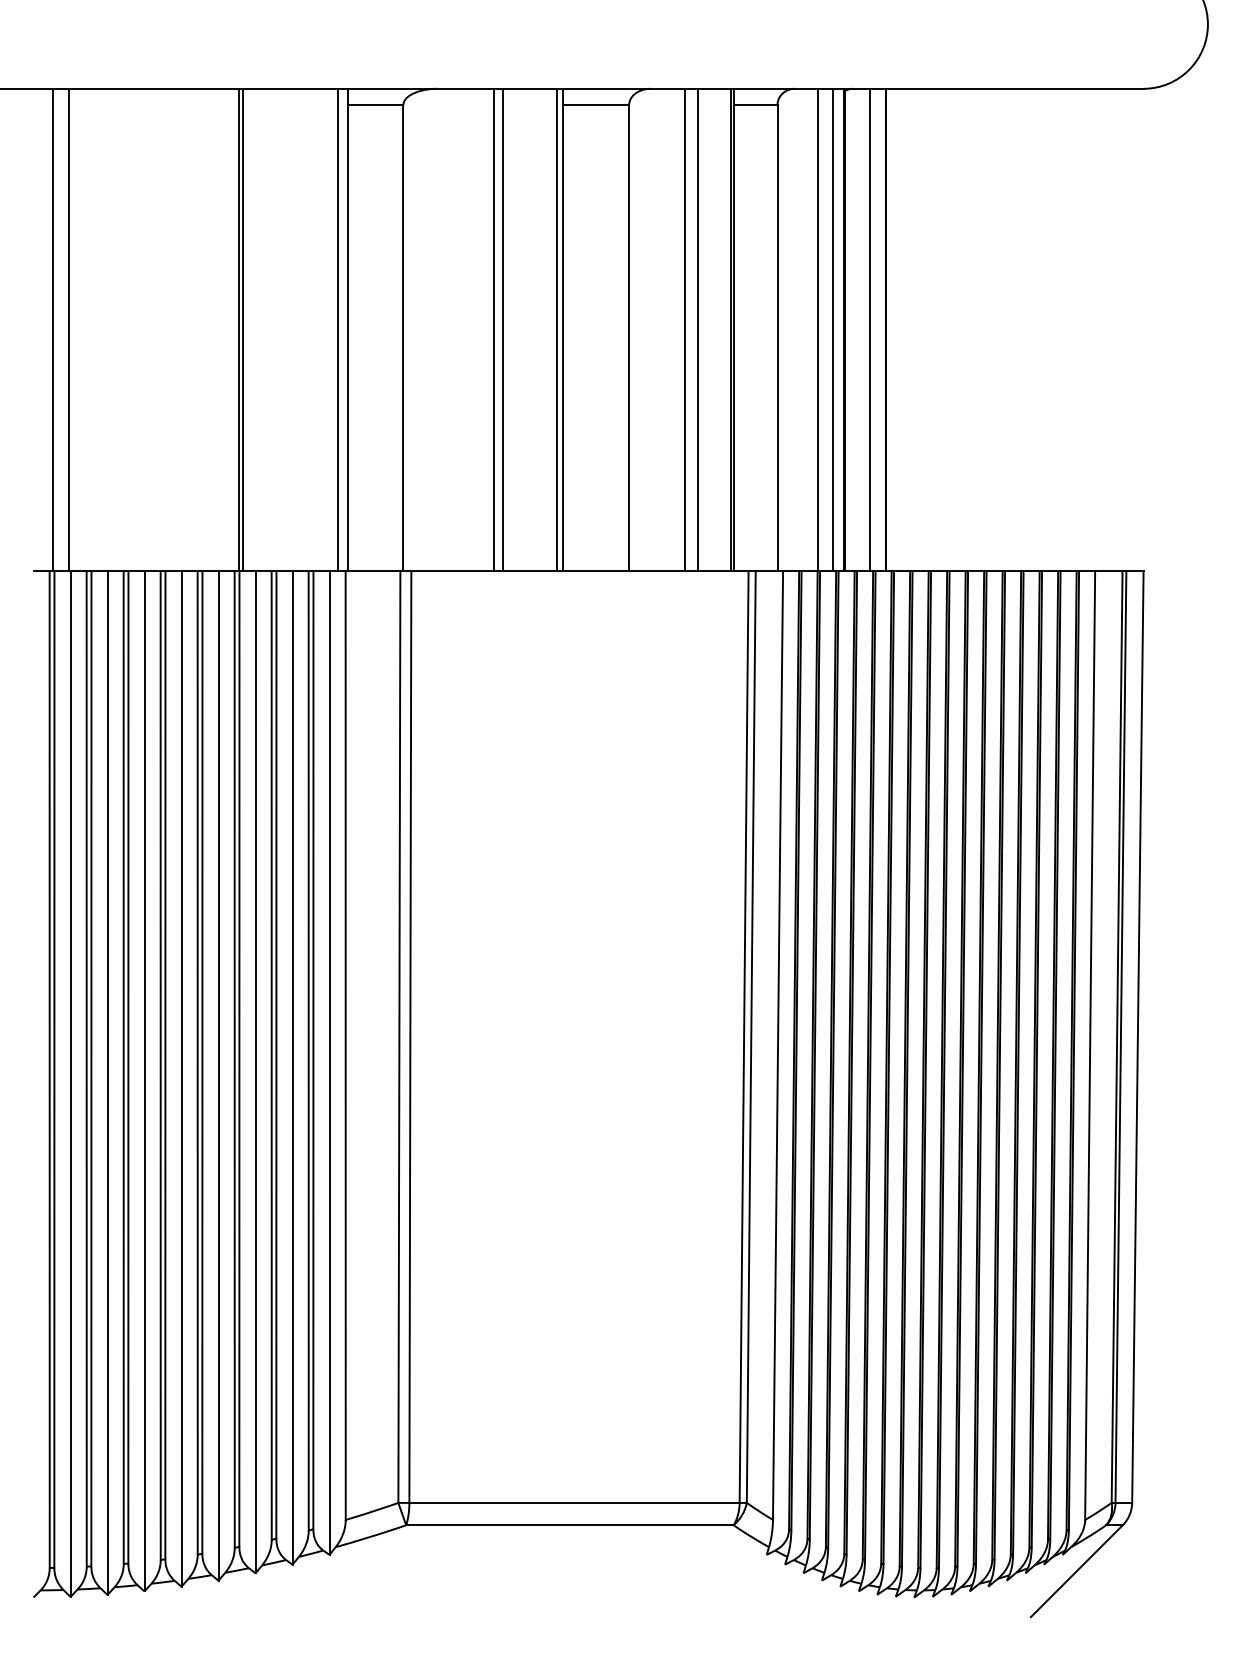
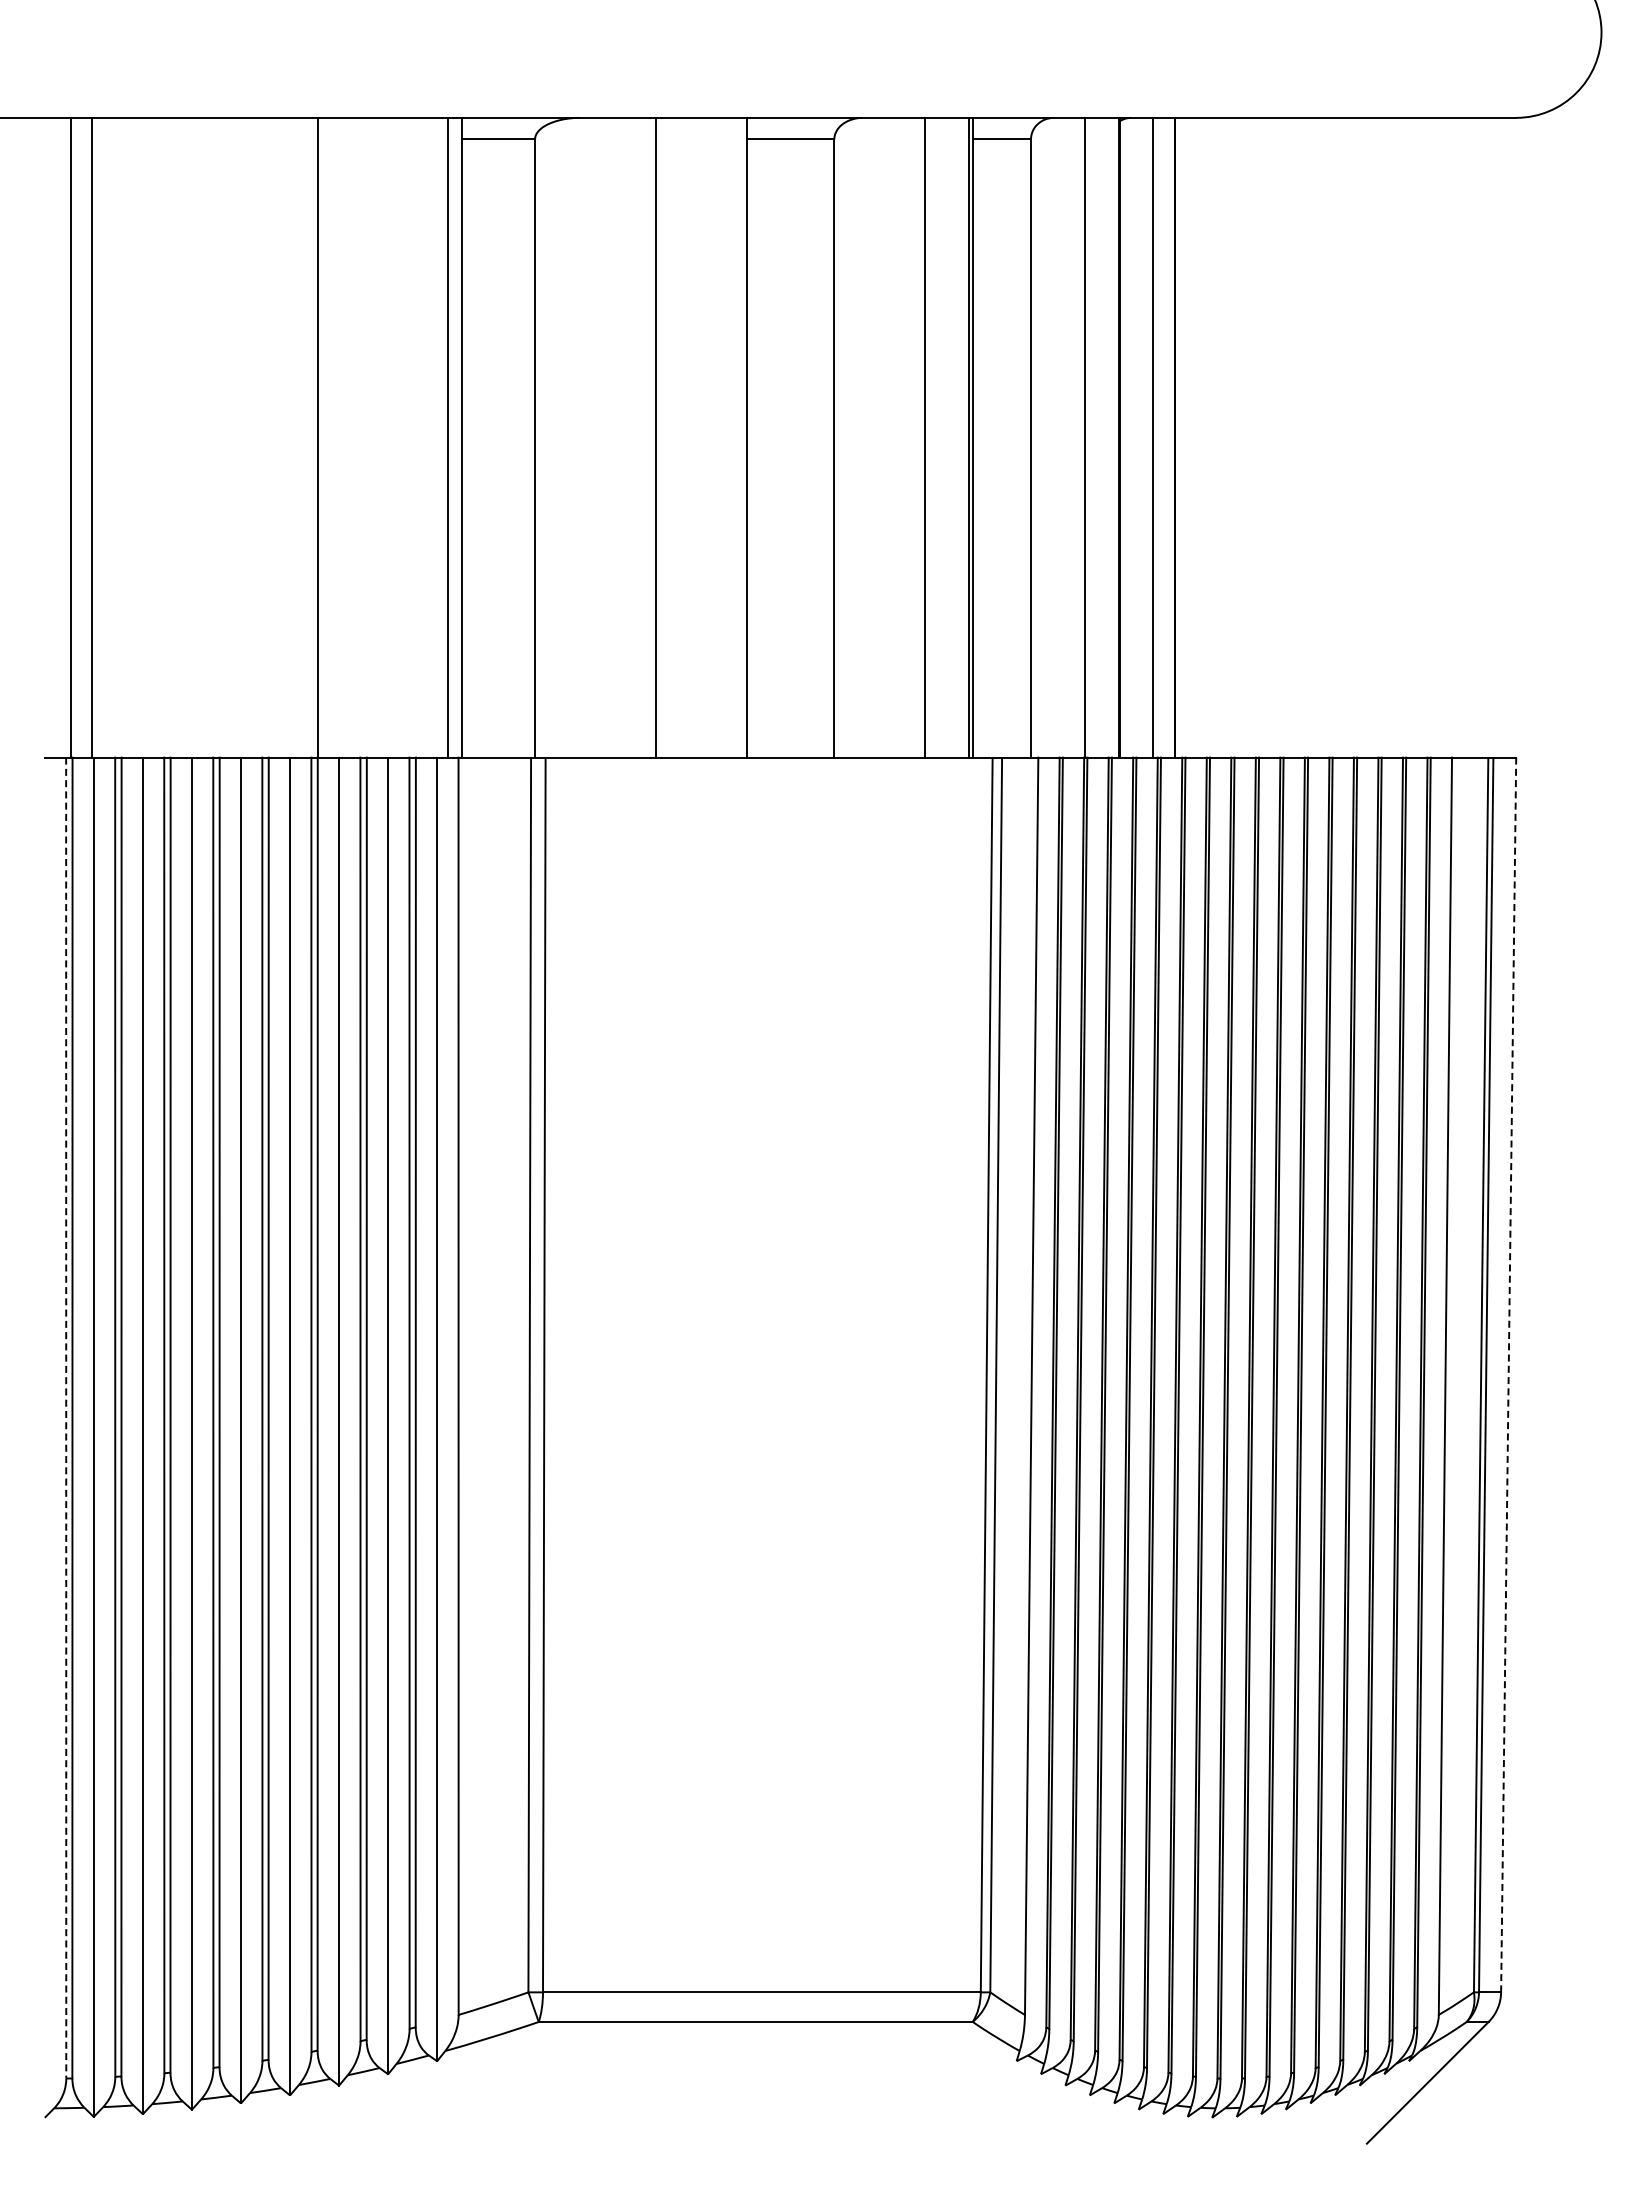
line: (243, 329) -> (323, 437), removed
line: (503, 329) -> (667, 437), removed
line: (557, 329) -> (739, 437), removed
line: (685, 329) -> (908, 437), removed
line: (833, 329) -> (1105, 437), removed
line: (1137, 1036) -> (1508, 1374), solid -> dashed
line: (49, 1070) -> (66, 1418), solid -> dashed

